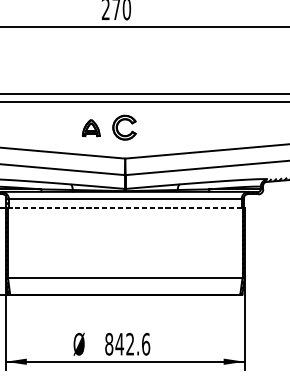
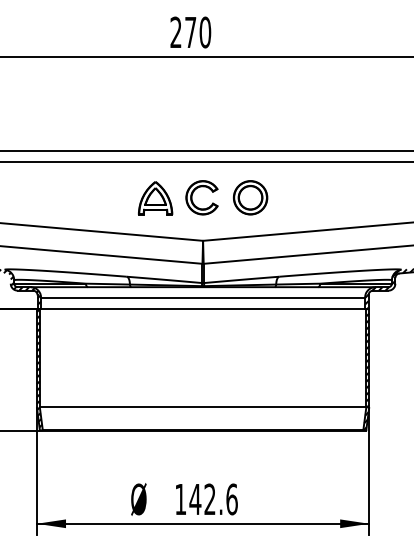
part: (159, 127) -> (250, 197), added
part: (91, 128) -> (155, 198), size x1.43
line: (124, 207) -> (202, 309), dashed -> solid
text: (109, 344) -> (180, 499), 842.6 -> 142.6

